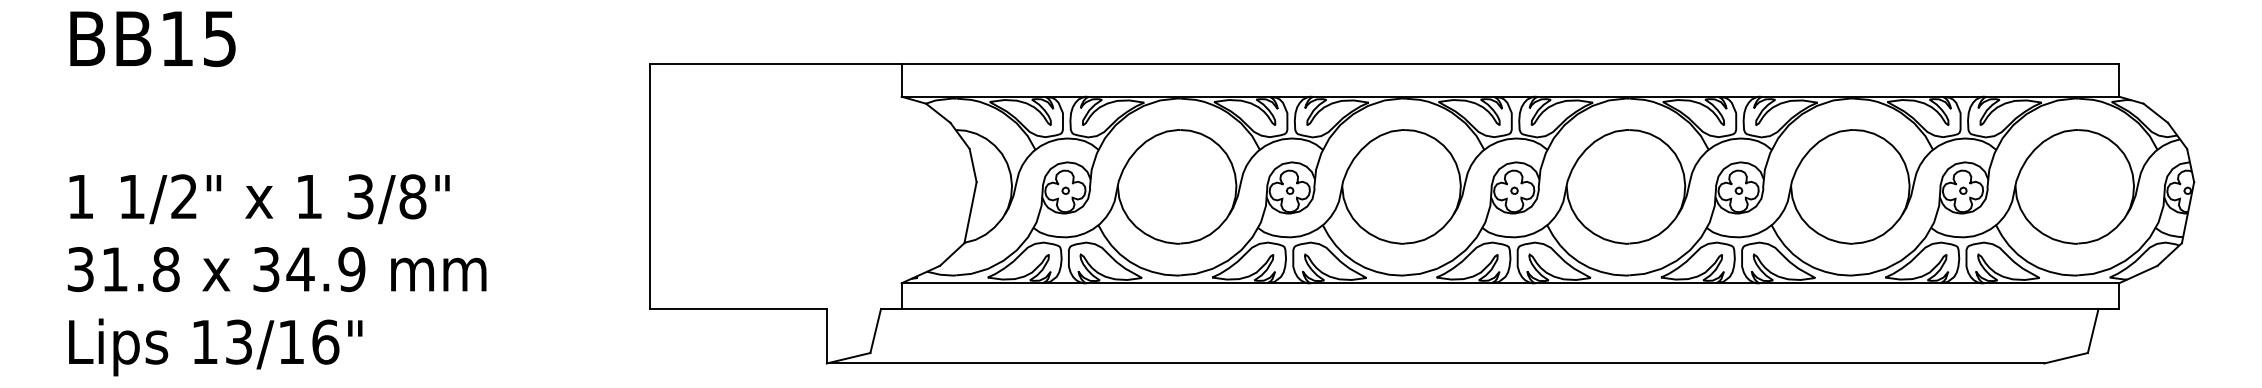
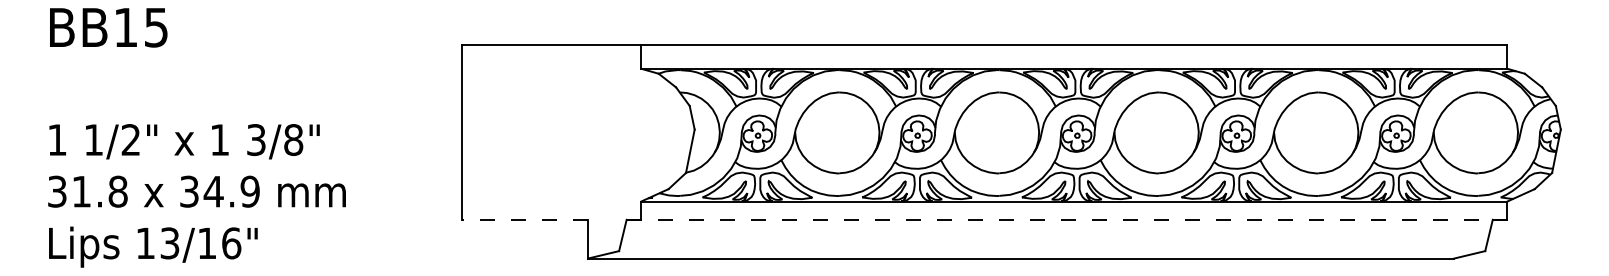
line: (738, 308) -> (525, 219), solid -> dashed
line: (1500, 308) -> (1067, 219), solid -> dashed

